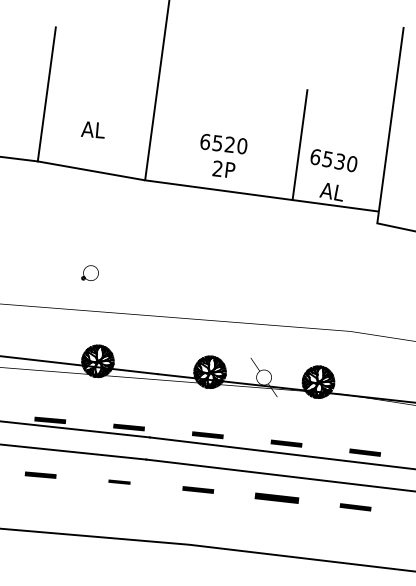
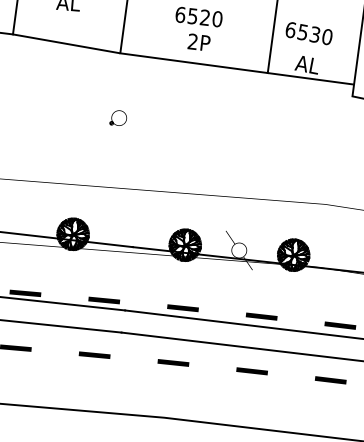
part: (89, 272) -> (117, 117), moved
part: (119, 481) -> (94, 354), size x1.43
part: (276, 498) -> (251, 371), size x0.71

